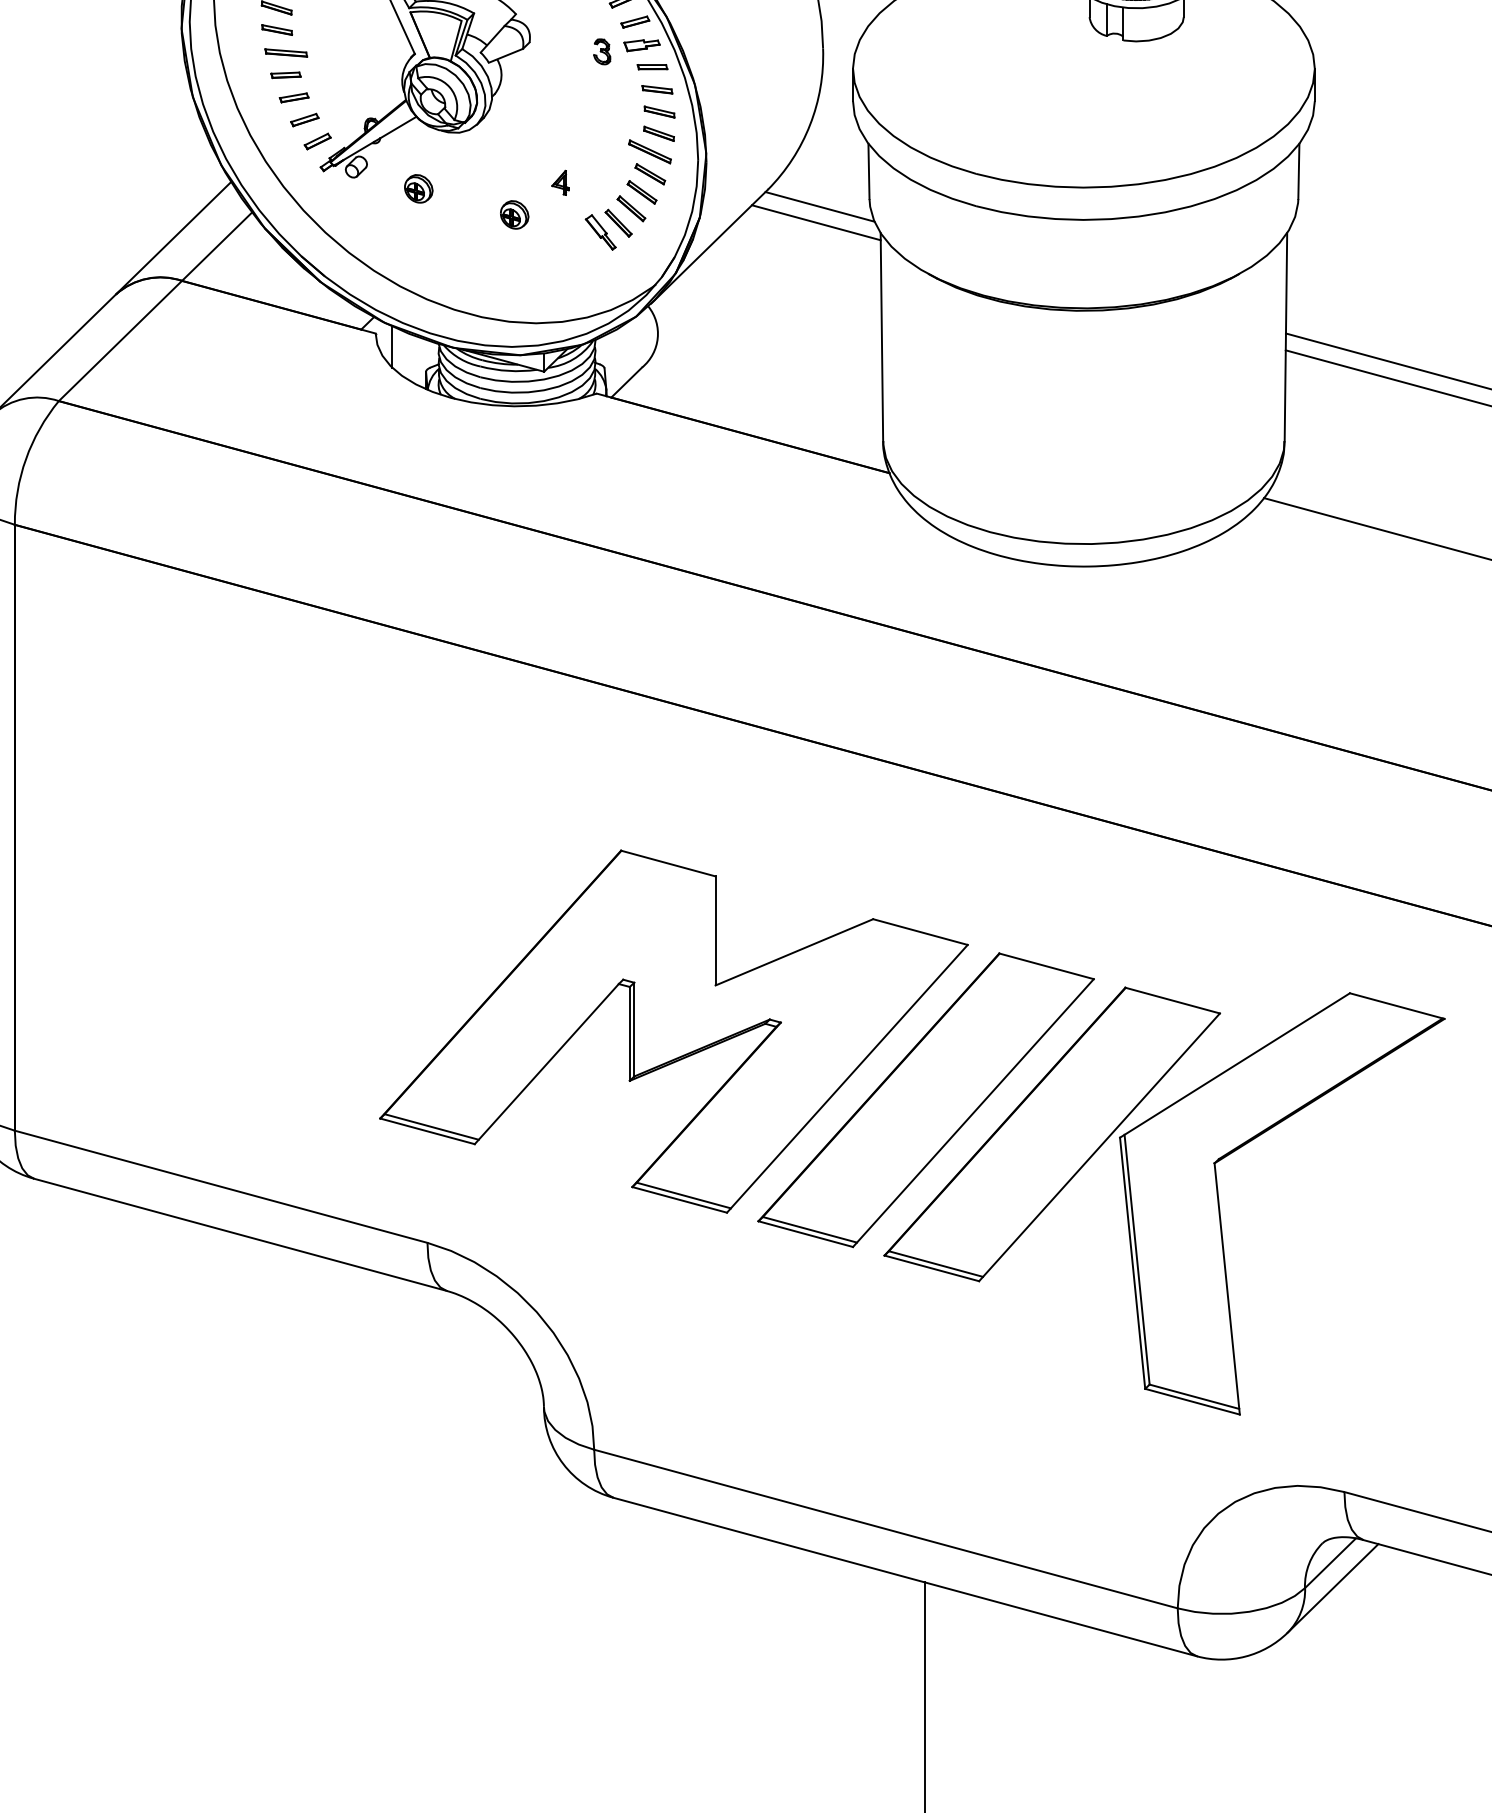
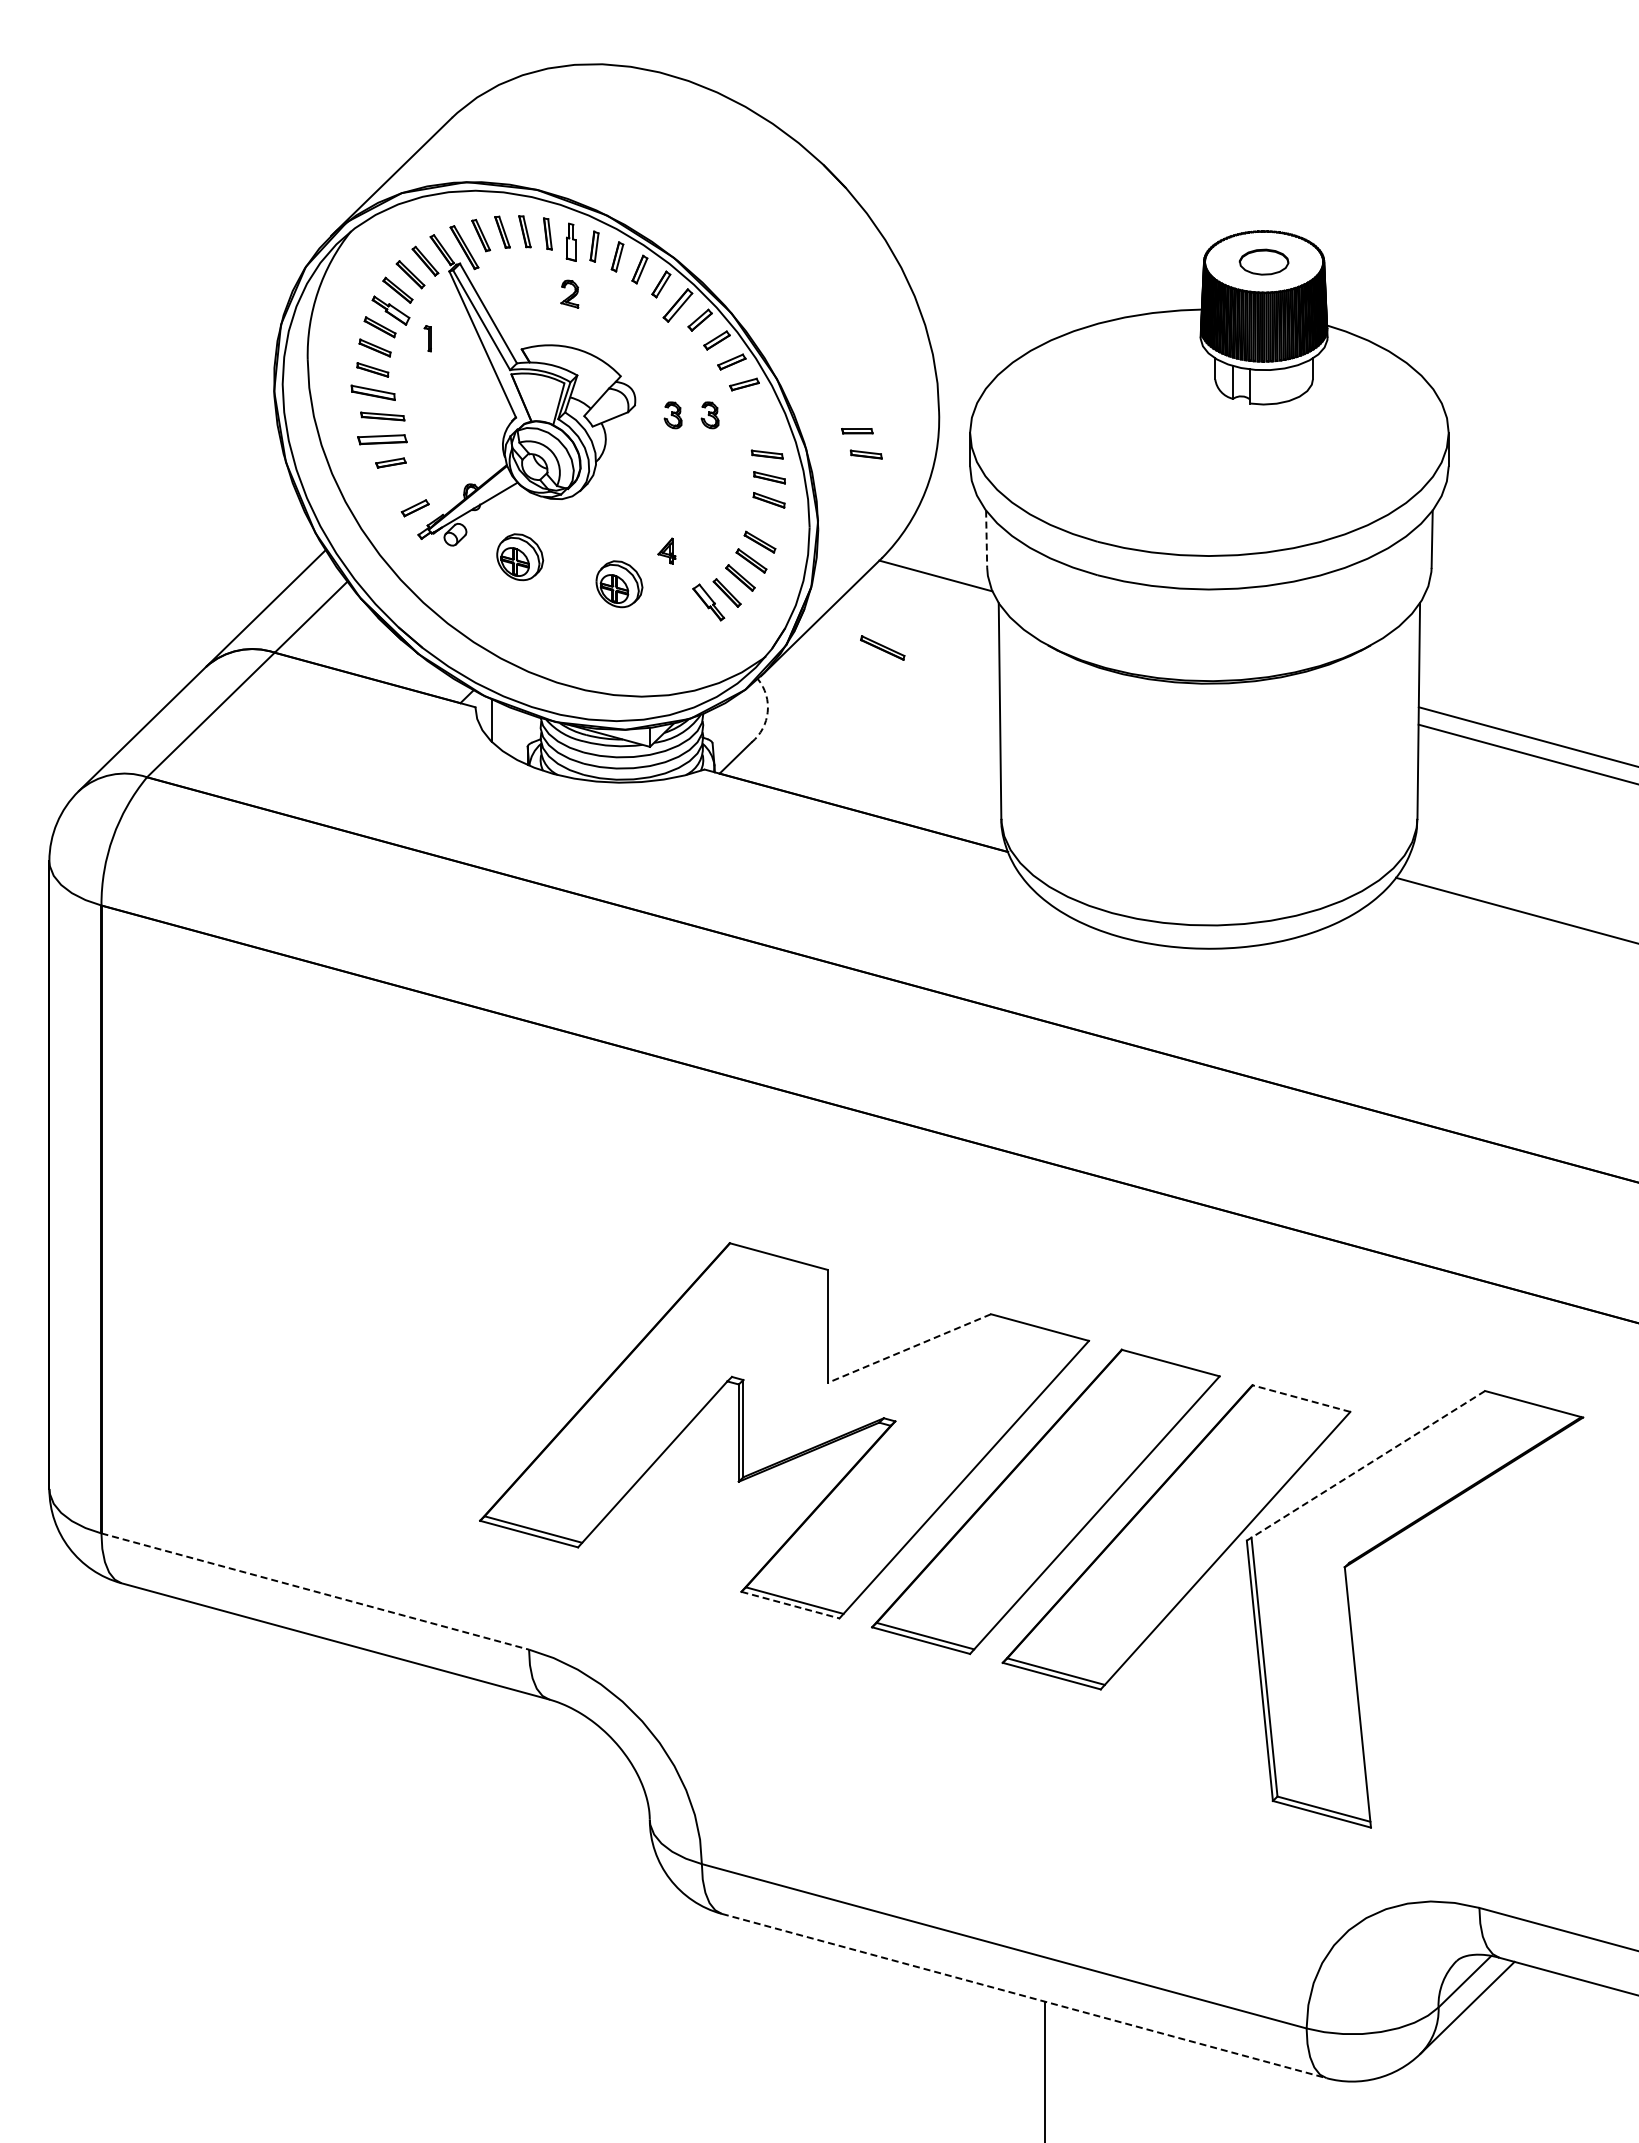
part: (277, 29) -> (373, 392), size x1.4
part: (642, 45) -> (751, 408), removed
part: (565, 52) -> (672, 415), added
part: (652, 67) -> (857, 431), moved
part: (286, 75) -> (382, 439), size x1.6
part: (752, 89) -> (865, 454), added
part: (304, 119) -> (401, 485), removed
part: (649, 151) -> (882, 647), moved
line: (868, 171) -> (986, 539), solid -> dashed
part: (418, 189) -> (519, 557), size x1.6
part: (514, 215) -> (619, 584), size x1.6
line: (815, 222) -> (931, 592), removed
arc: (657, 338) -> (767, 712), solid -> dashed
line: (794, 952) -> (909, 1348), solid -> dashed
line: (1172, 1000) -> (1301, 1398), solid -> dashed
line: (1234, 1065) -> (1365, 1465), solid -> dashed
line: (221, 1186) -> (315, 1591), solid -> dashed
line: (679, 1200) -> (790, 1605), solid -> dashed
line: (905, 1577) -> (1024, 1996), solid -> dashed

